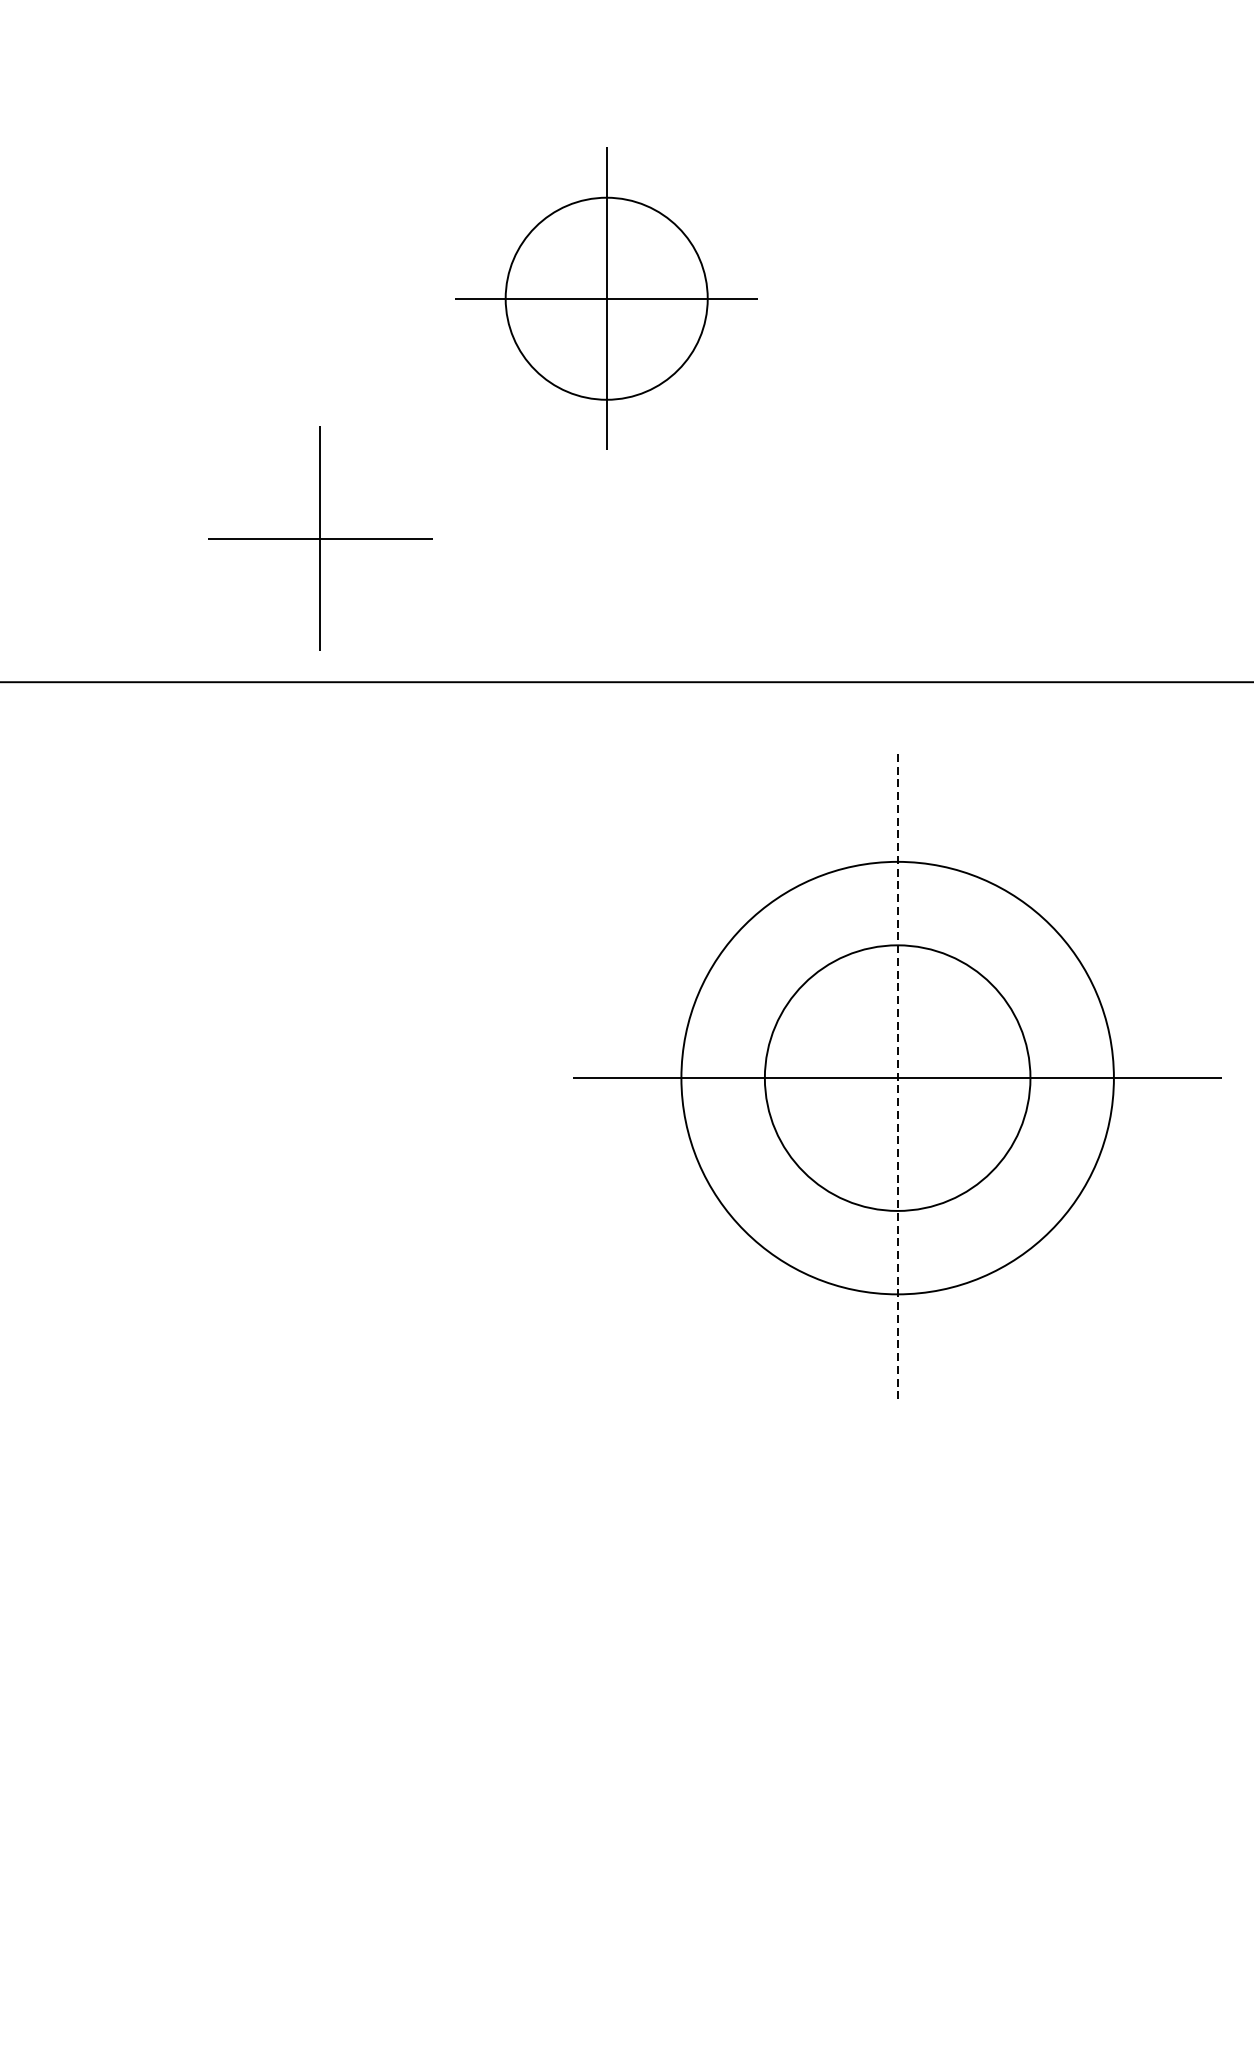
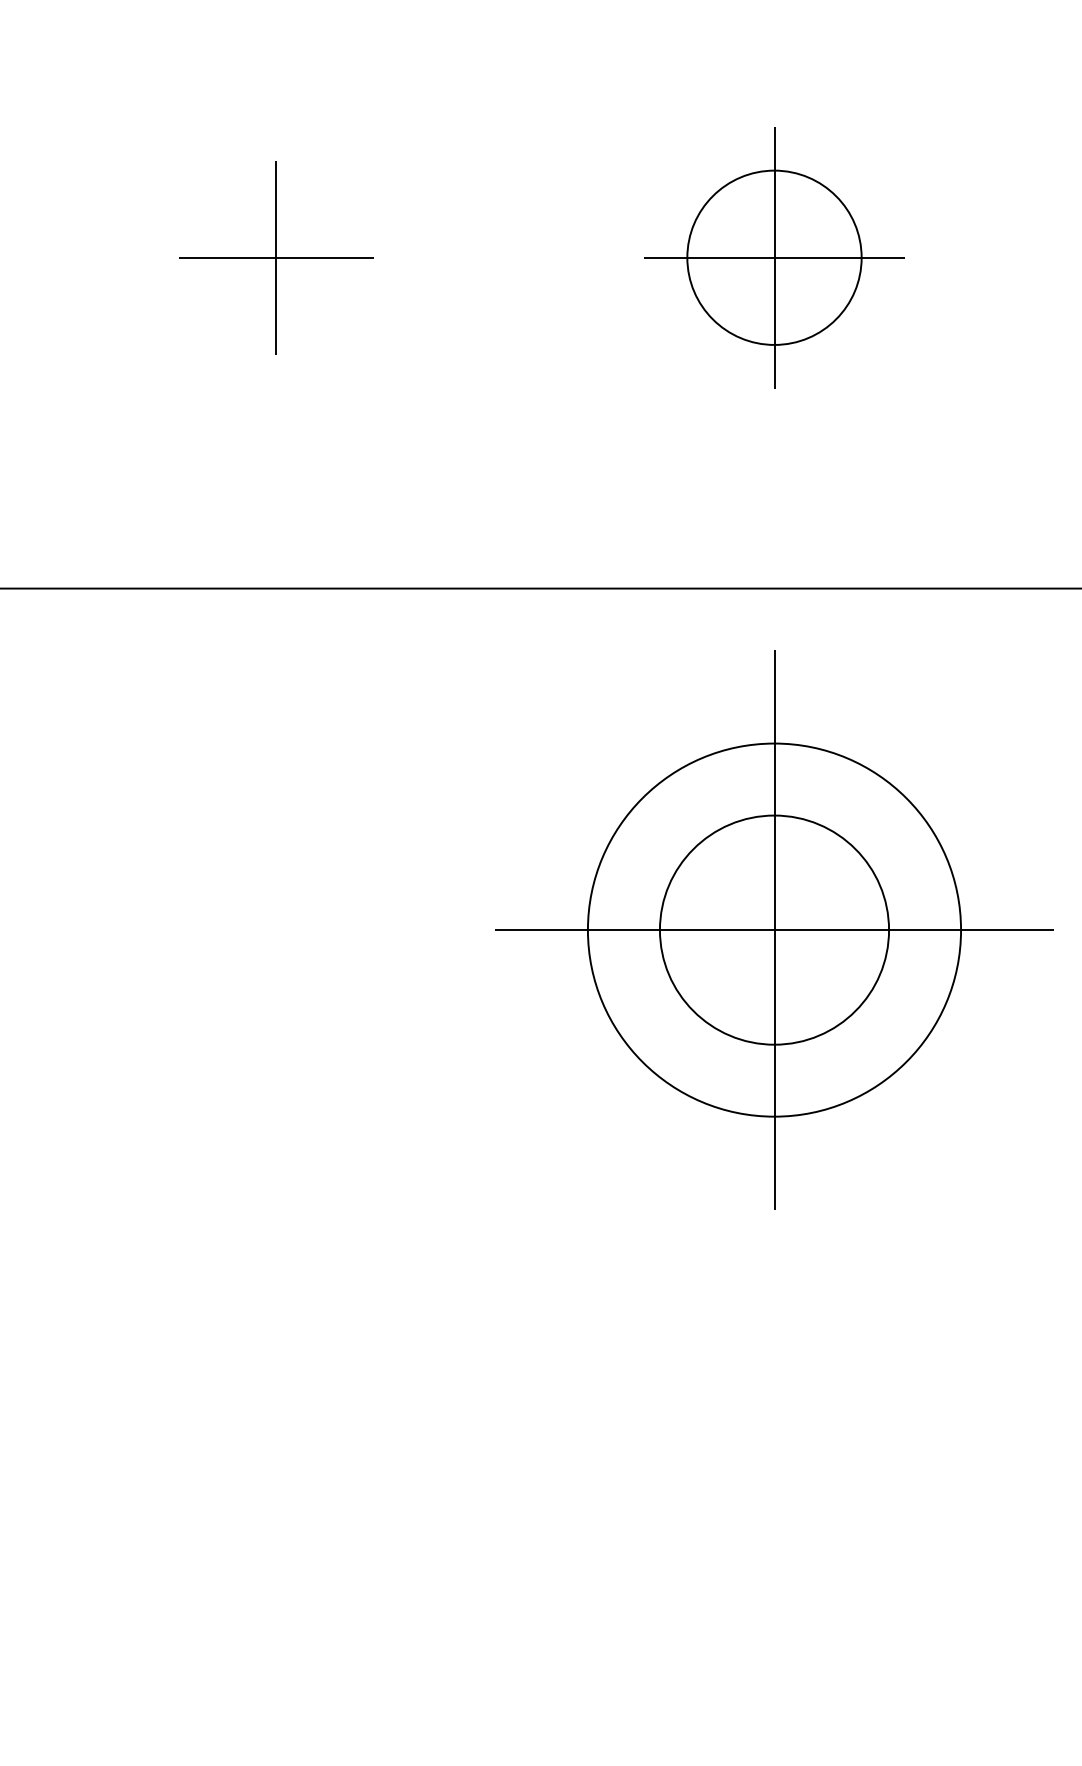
part: (606, 298) -> (774, 257), moved
part: (320, 538) -> (276, 257), moved
line: (897, 1078) -> (774, 930), dashed -> solid

